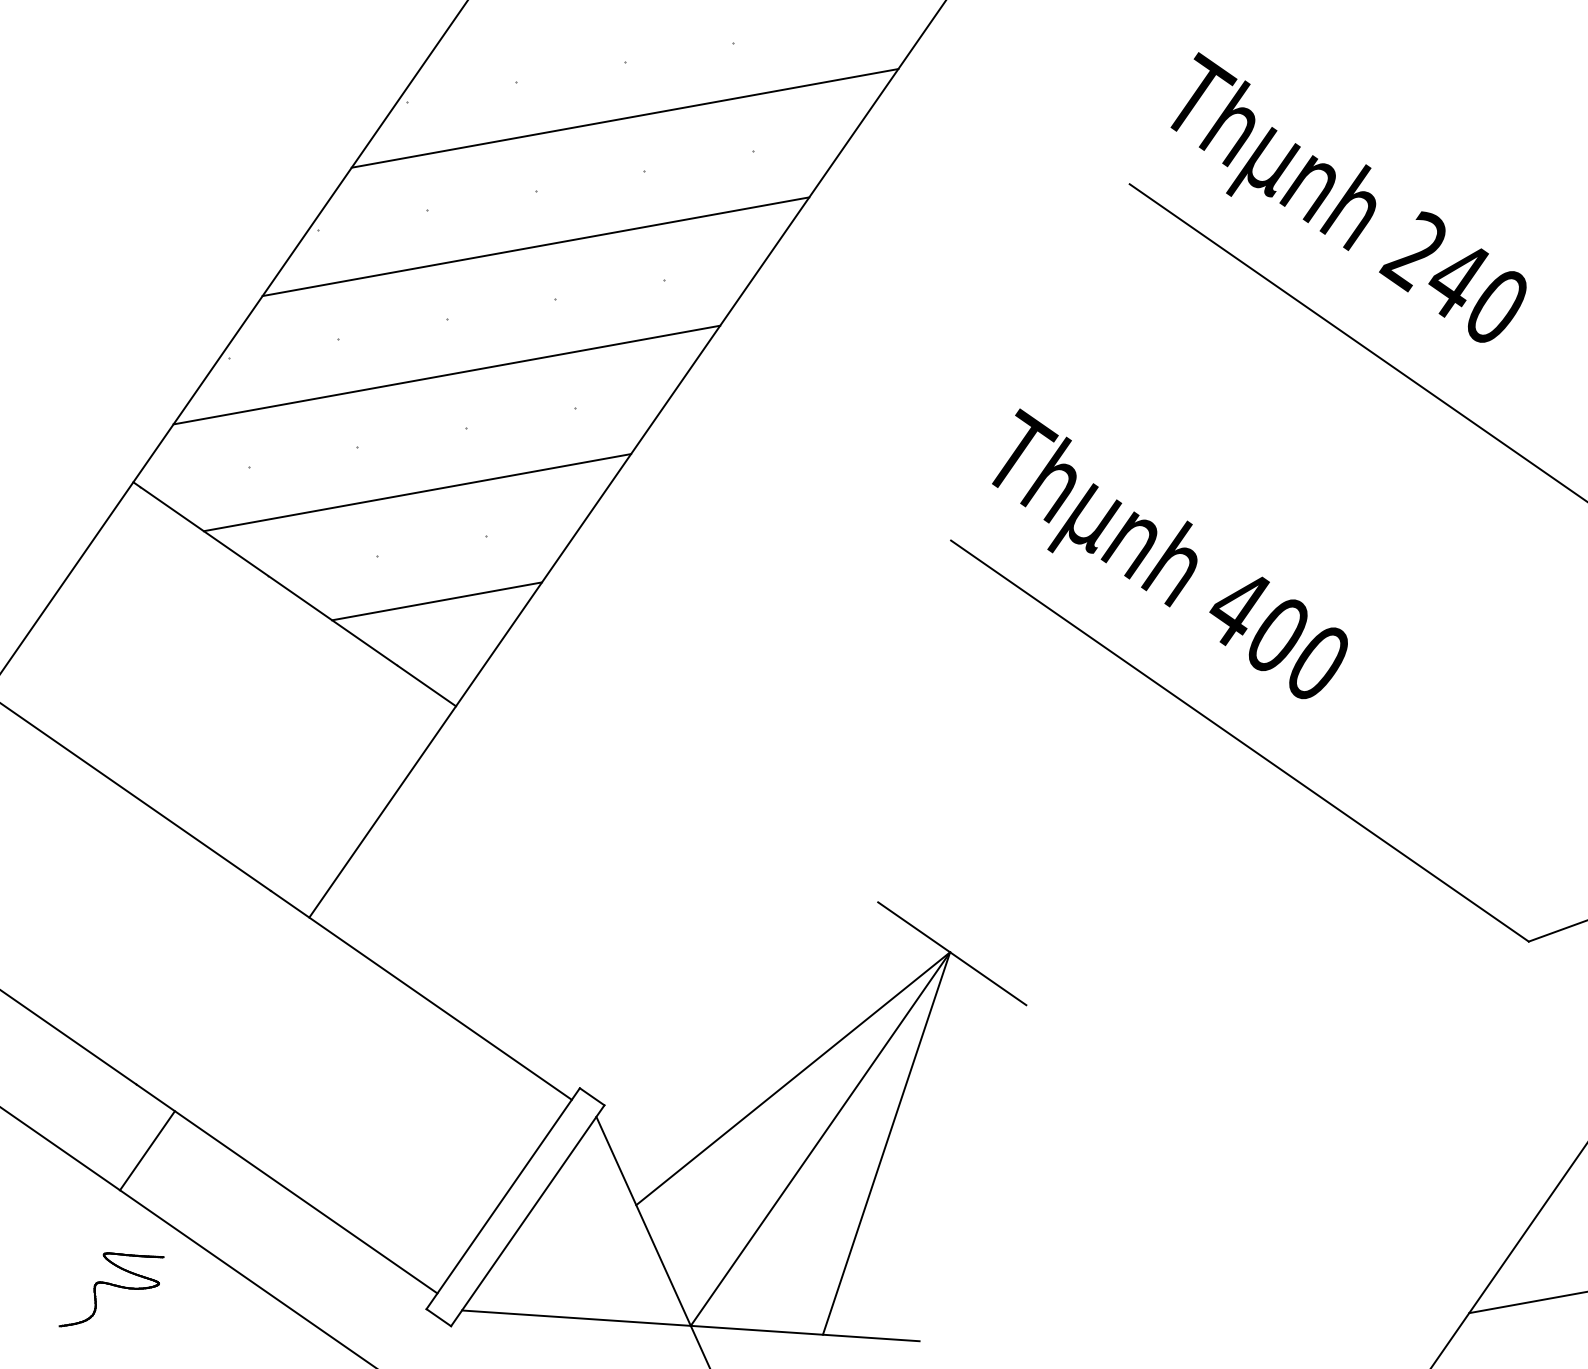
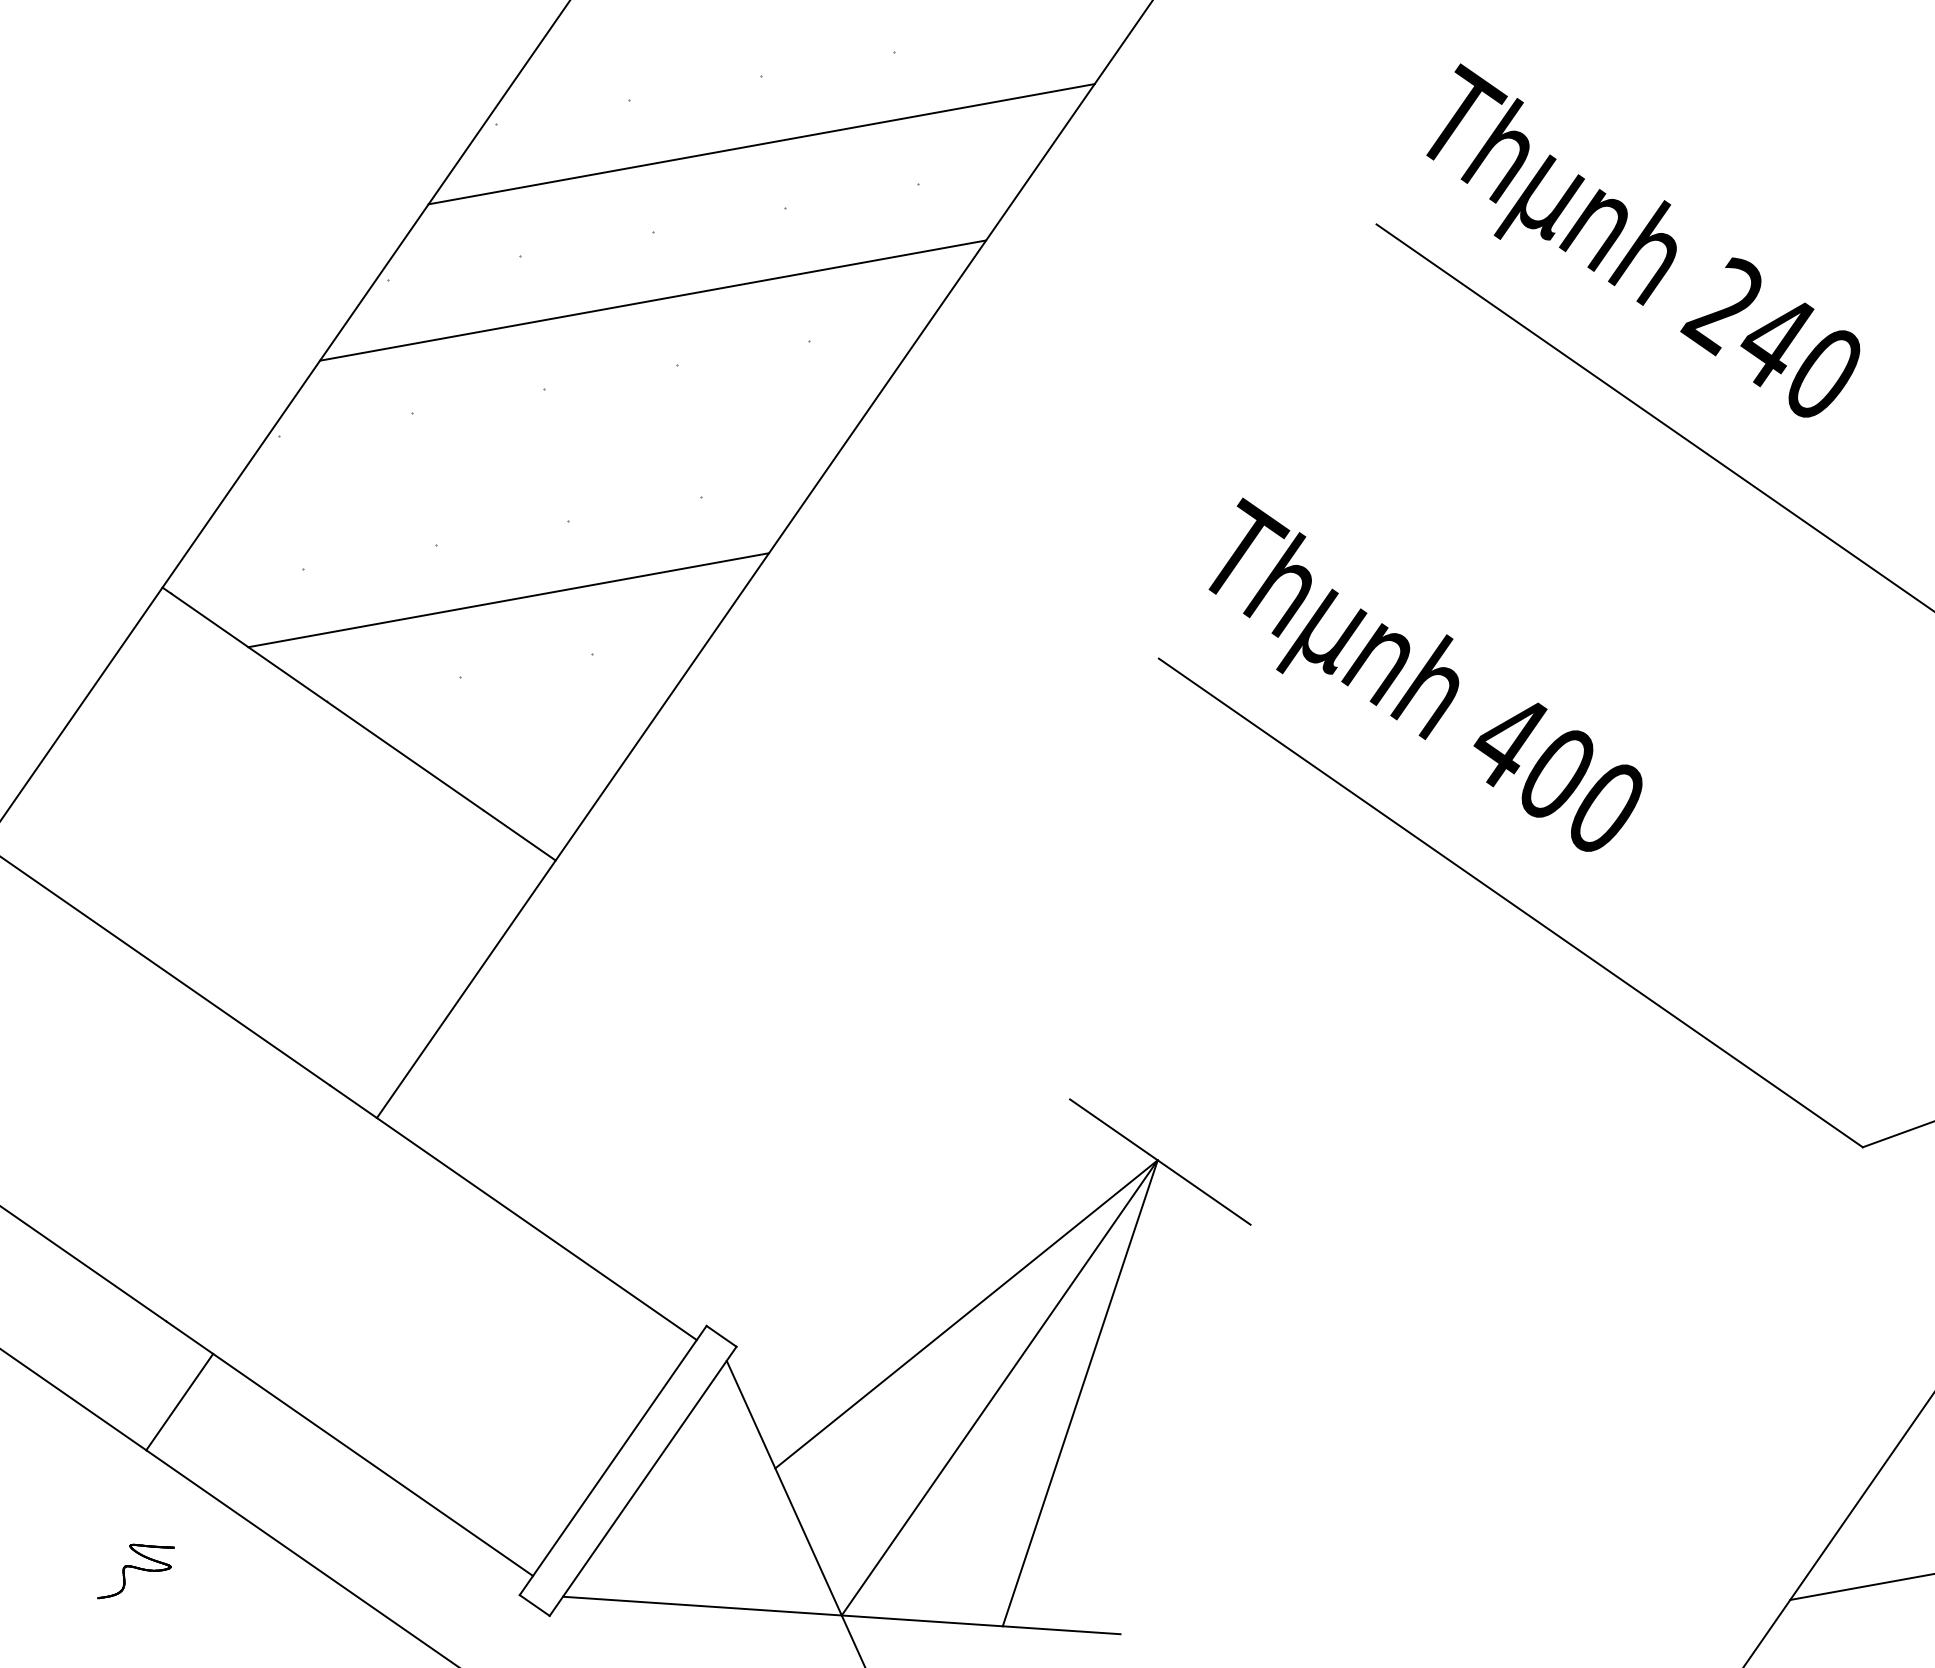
line: (446, 374) -> (544, 456), removed
line: (436, 601) -> (532, 732), removed
part: (111, 1289) -> (135, 1571), size x0.6

